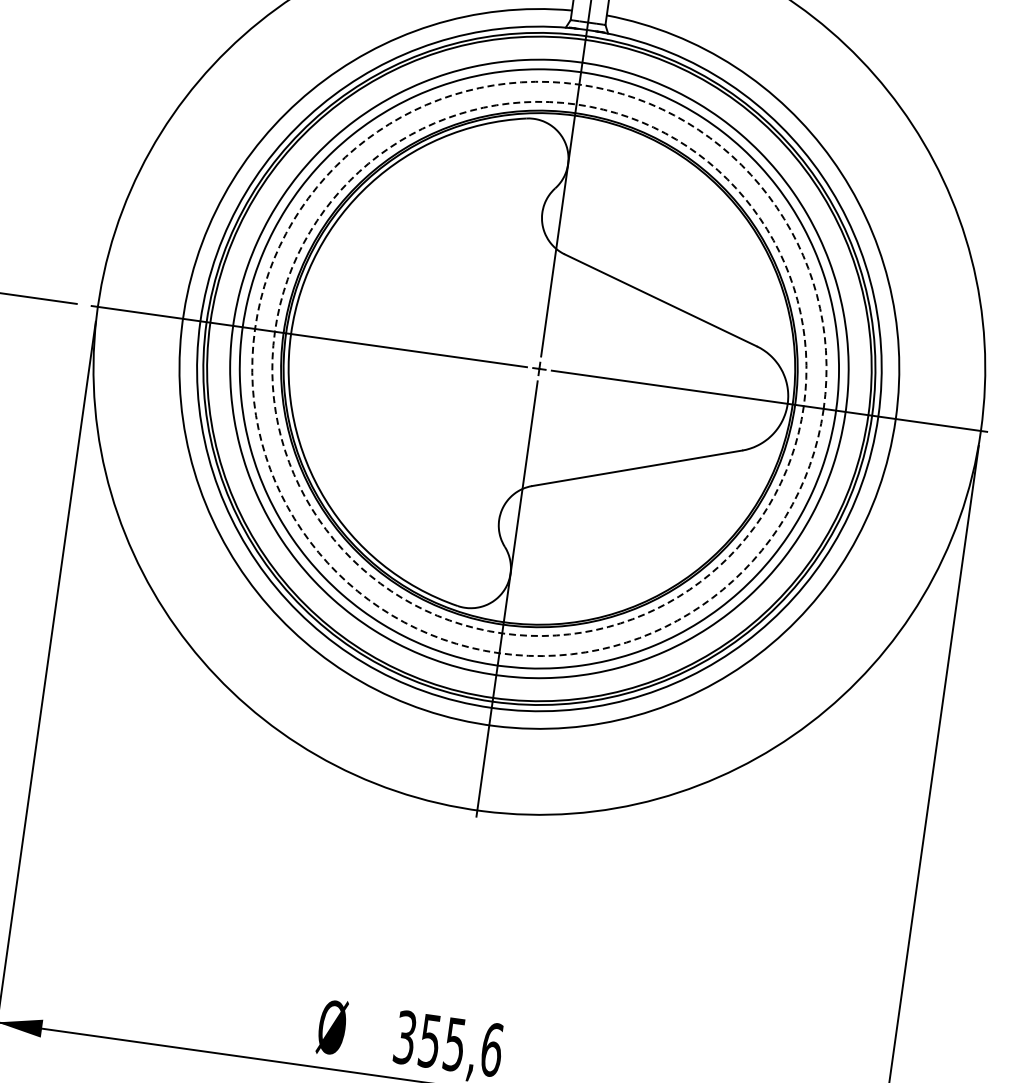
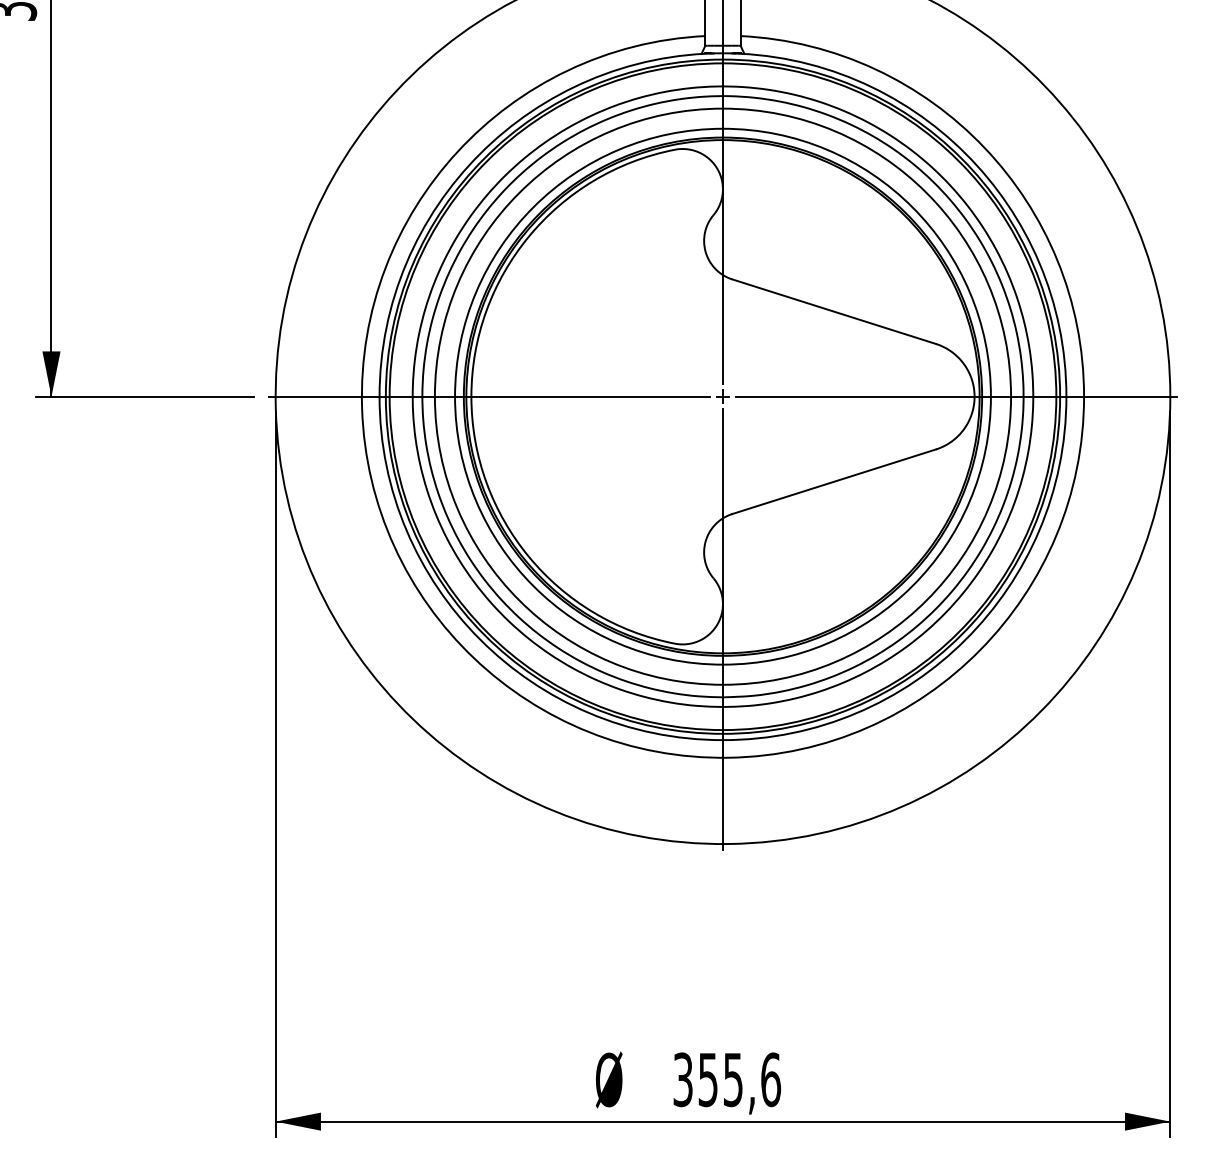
circle: (538, 368) -> (722, 396), dashed -> solid
circle: (538, 368) -> (722, 396), dashed -> solid

